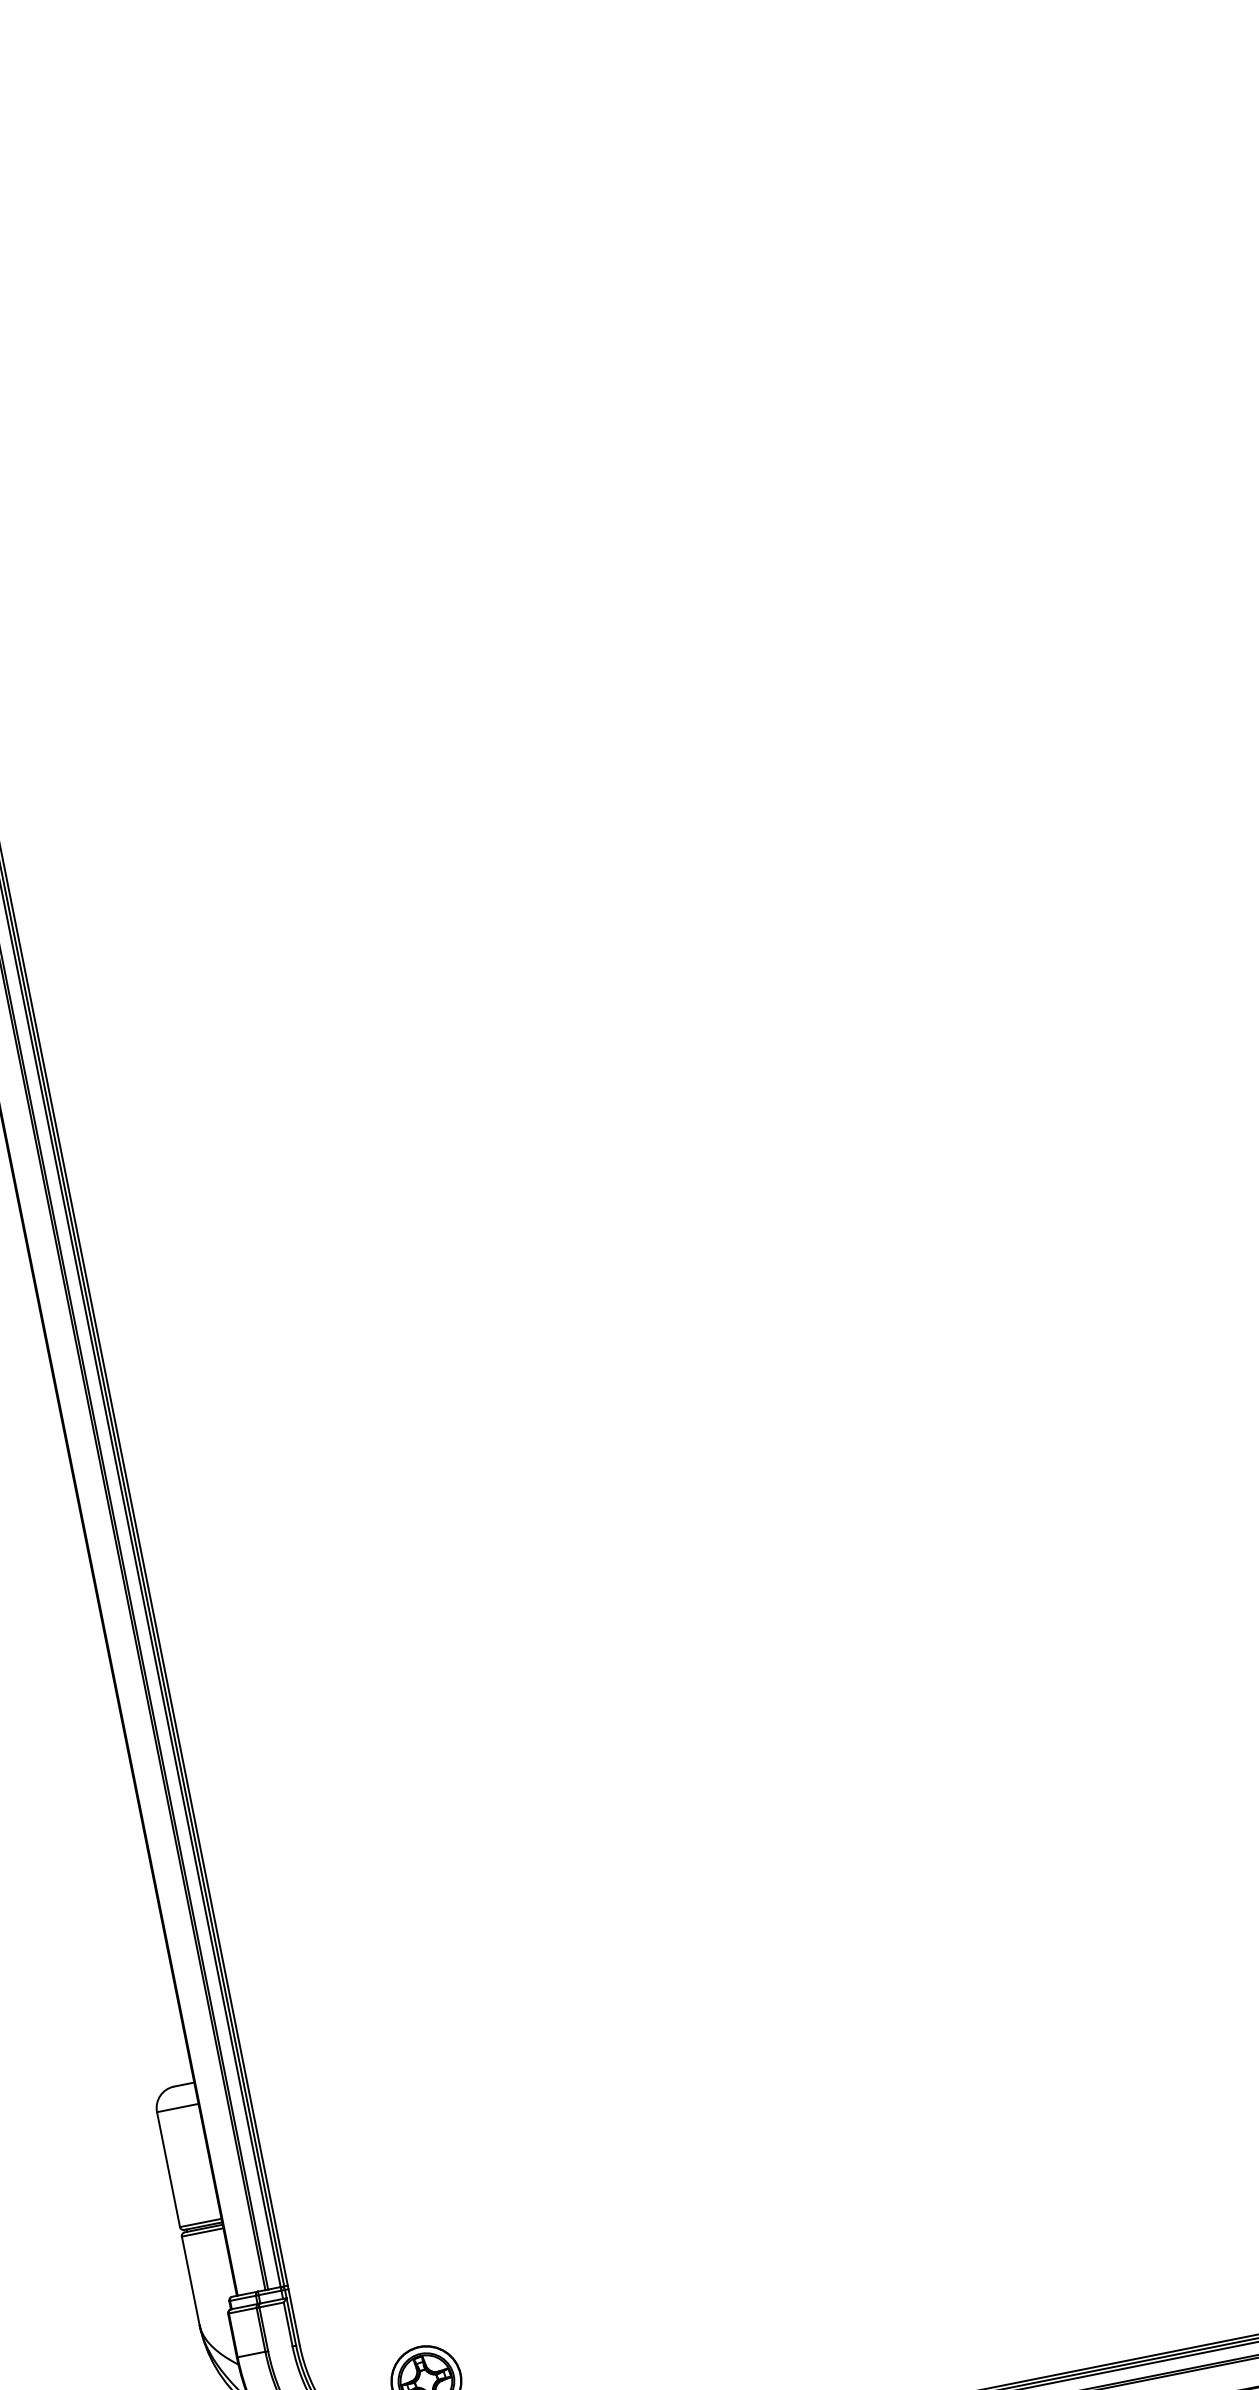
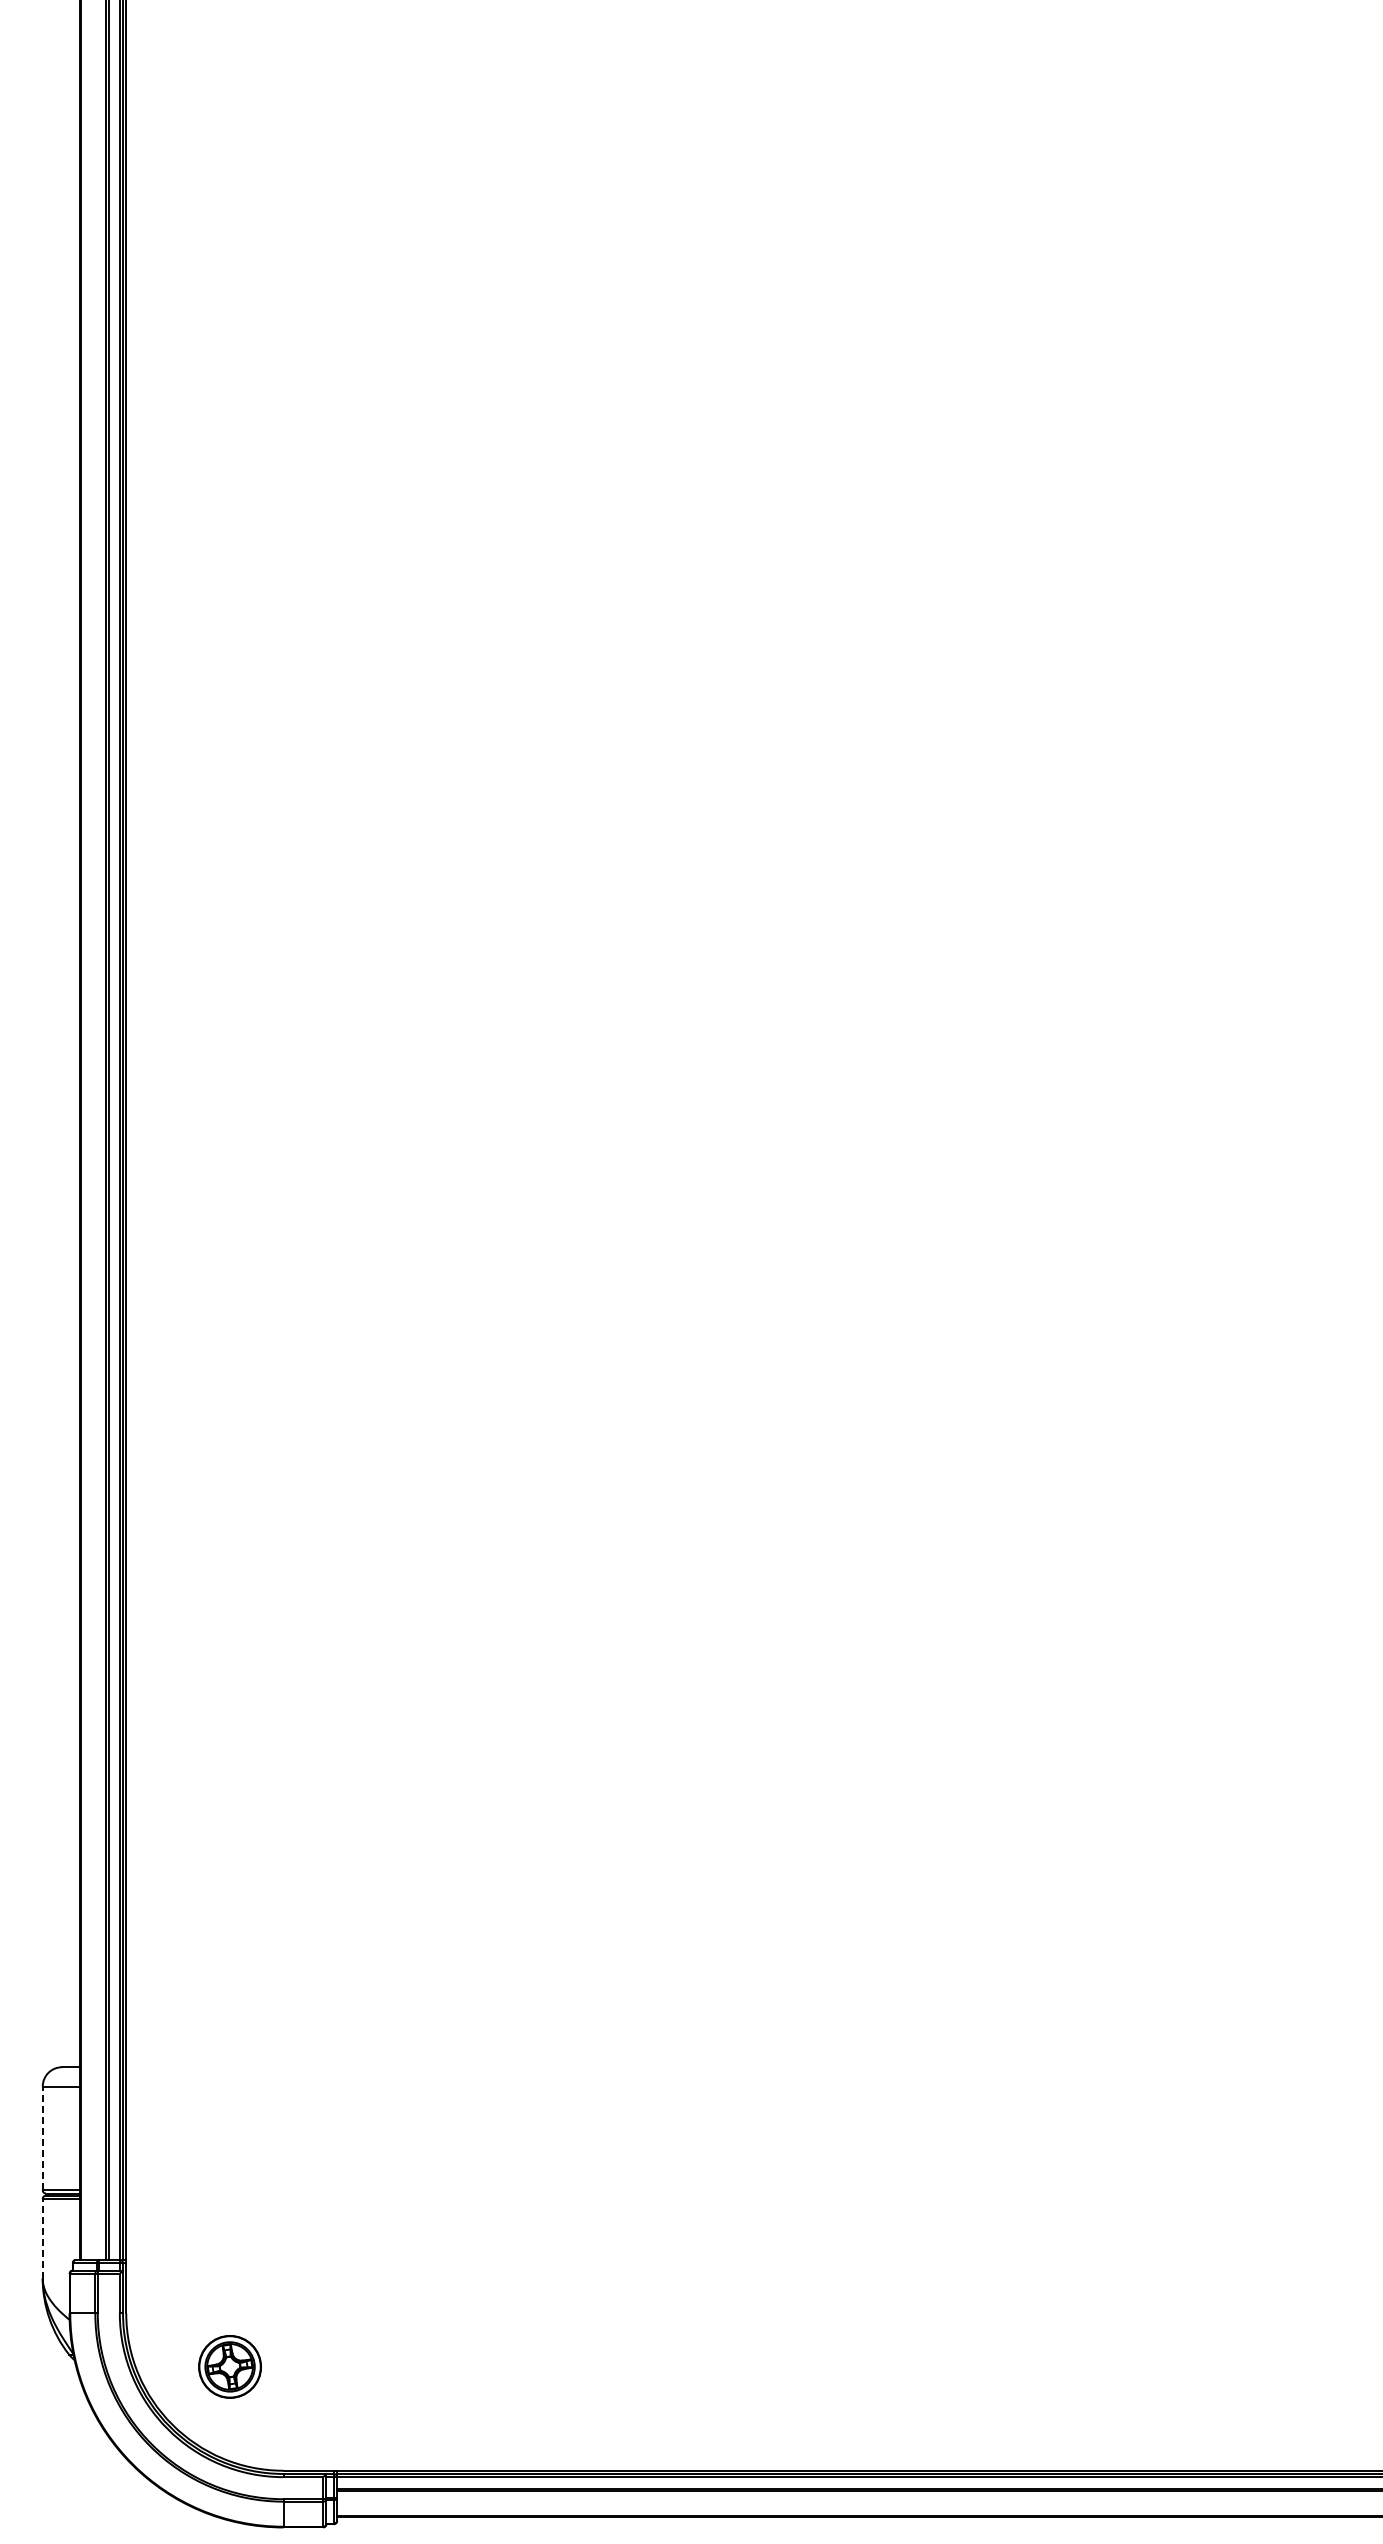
line: (168, 2169) -> (42, 2138), solid -> dashed
line: (190, 2280) -> (42, 2238), solid -> dashed

